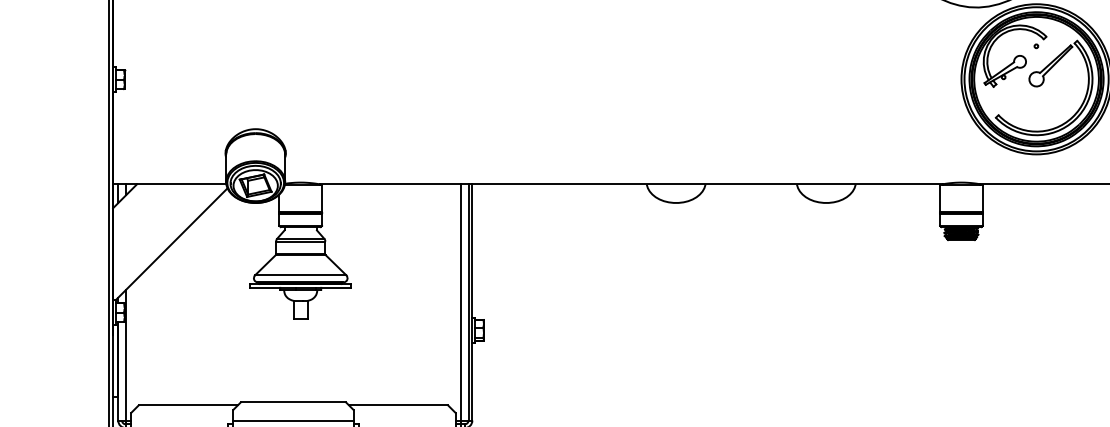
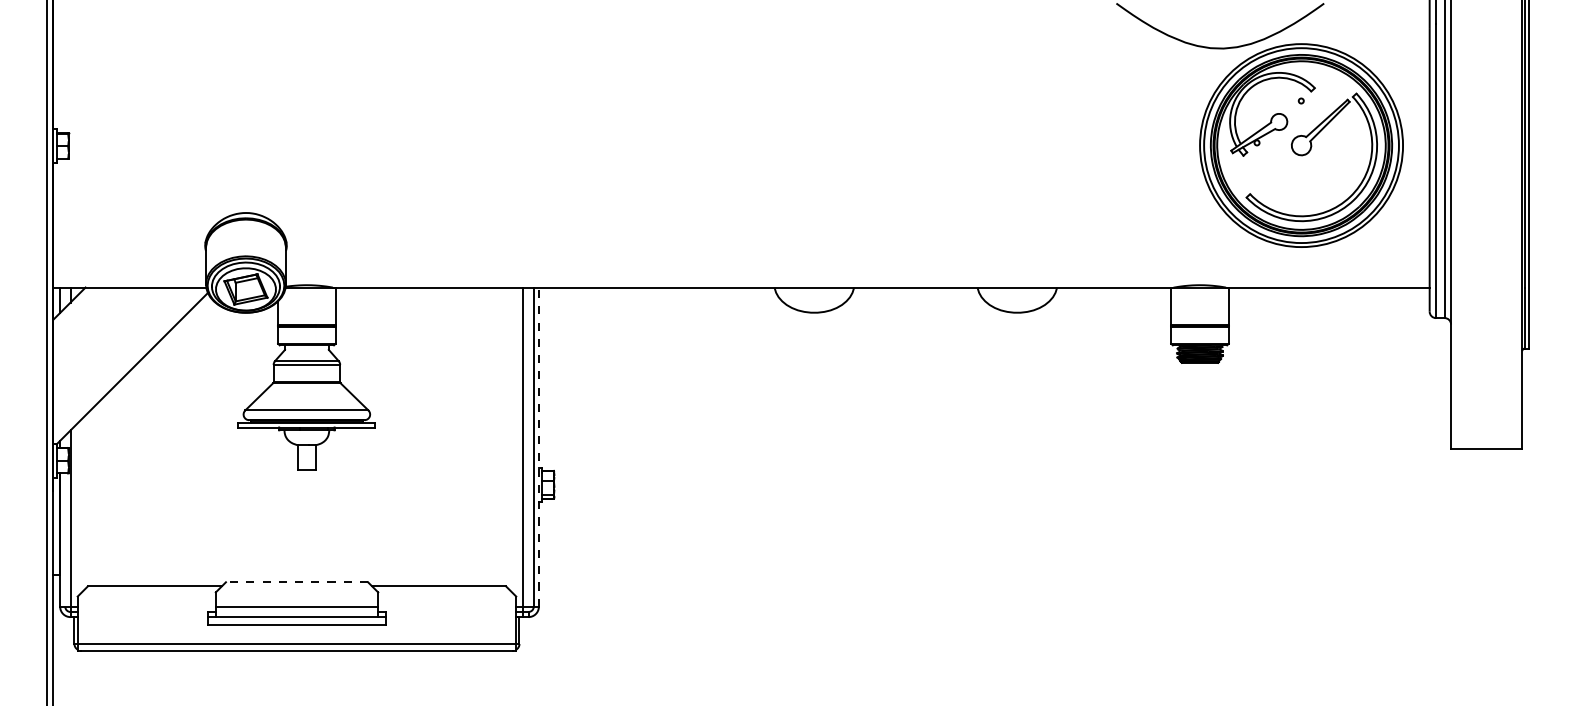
line: (472, 302) -> (538, 447), solid -> dashed
line: (293, 402) -> (296, 582), solid -> dashed

